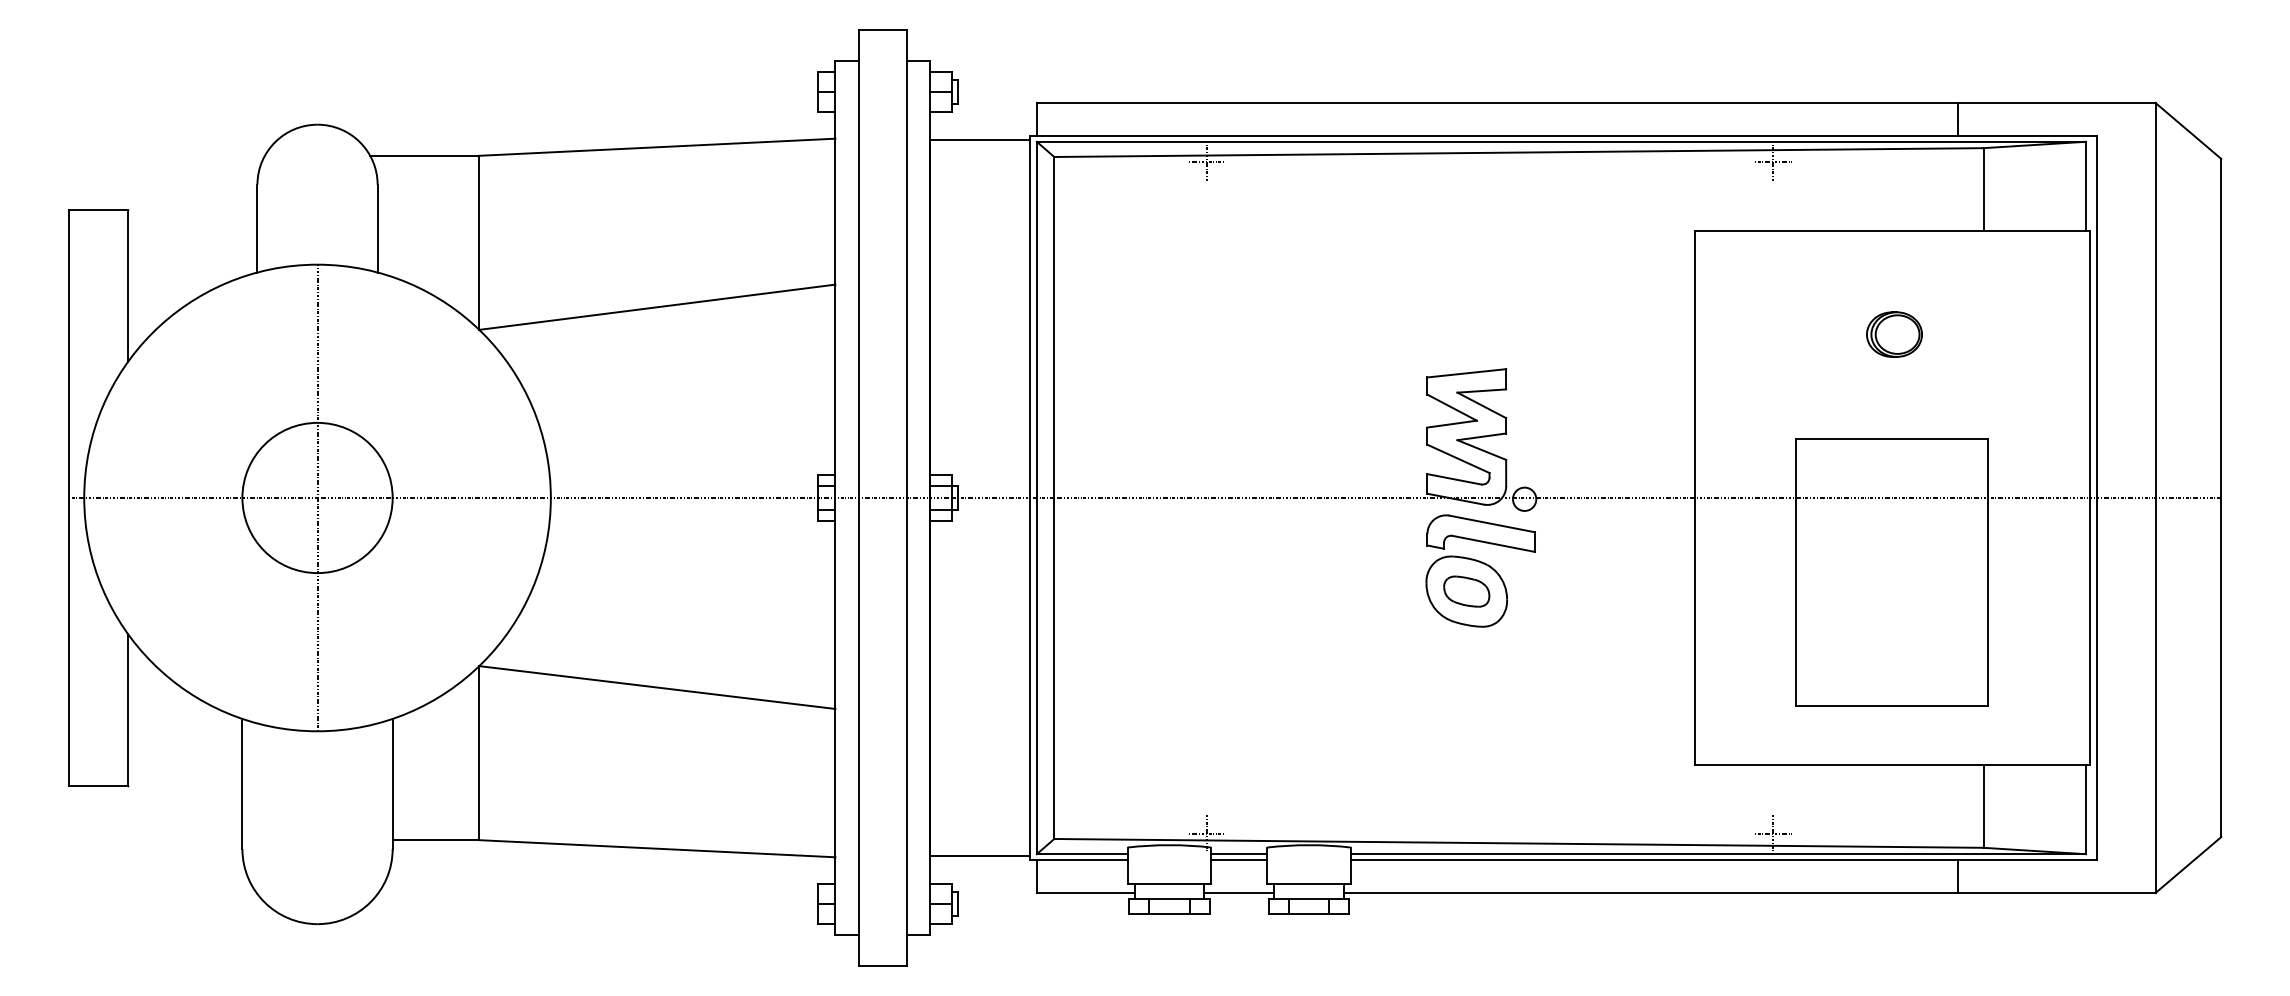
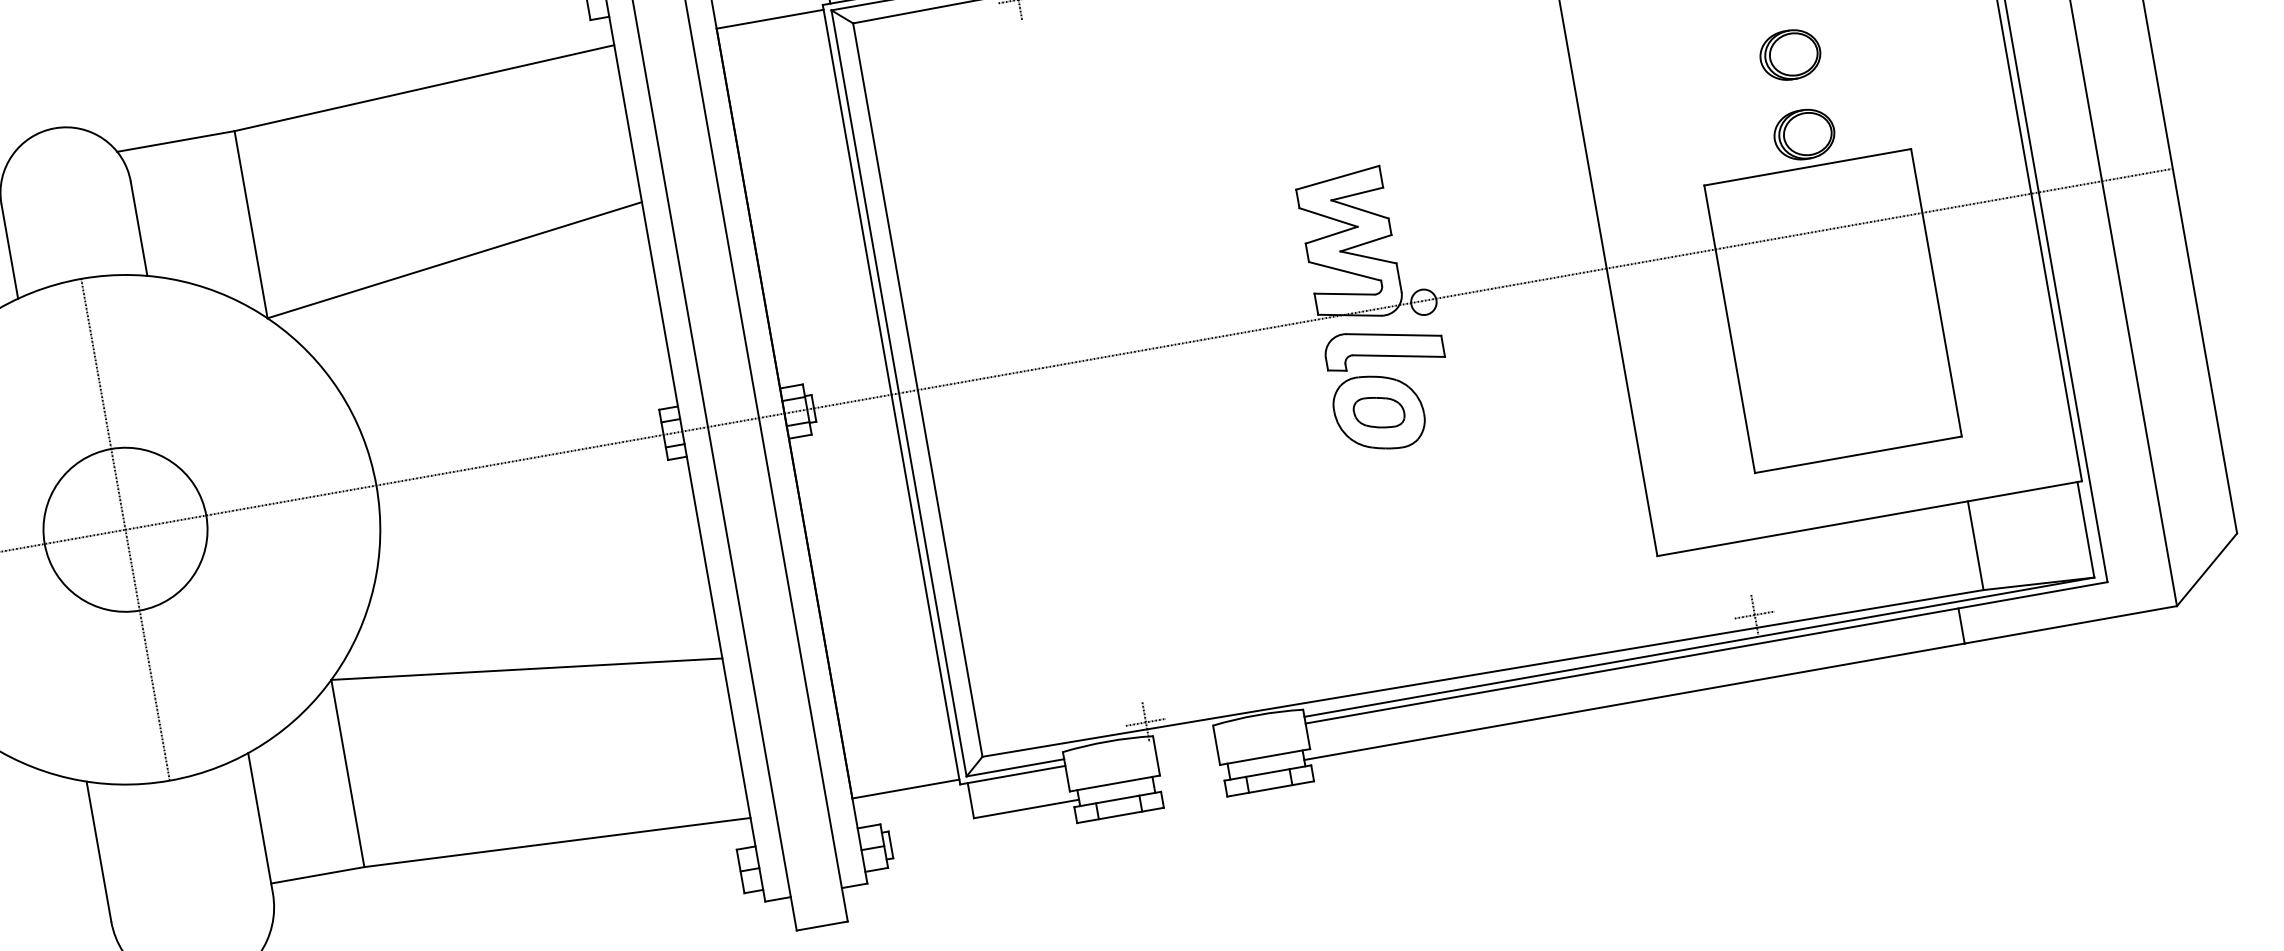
part: (1894, 408) -> (1804, 134), added
line: (1239, 854) -> (1184, 738), removed
line: (1239, 860) -> (1185, 744), removed
line: (1239, 893) -> (1191, 780), removed

